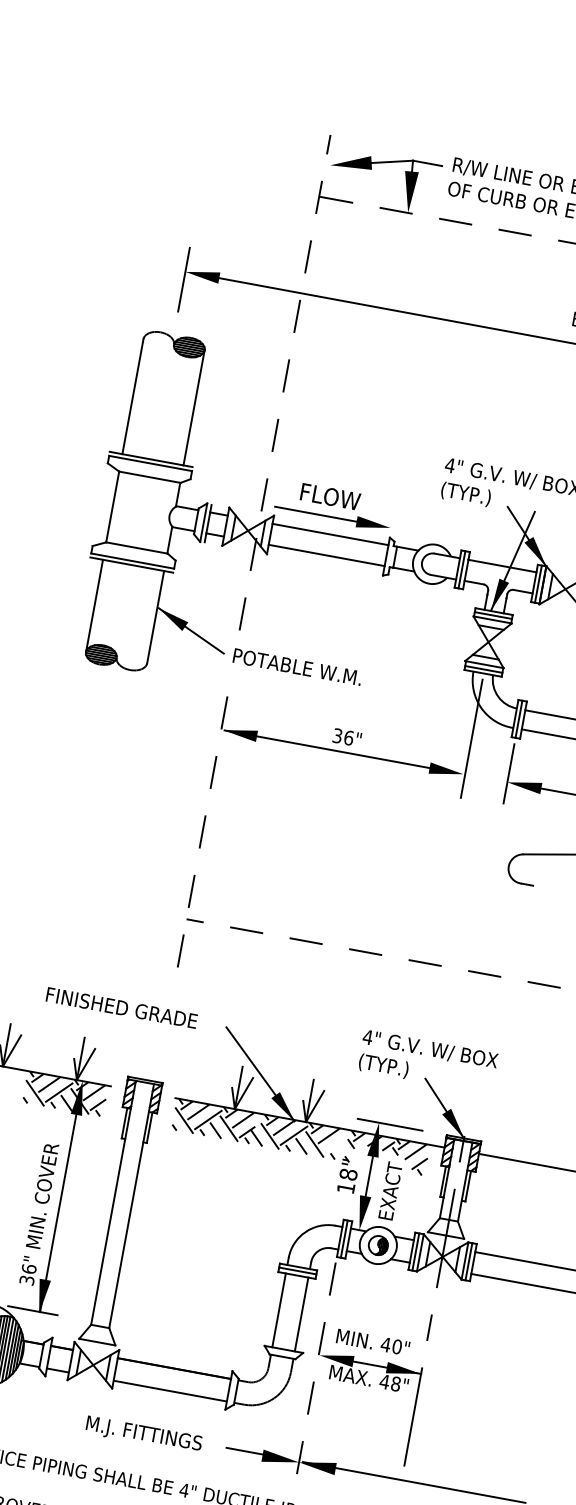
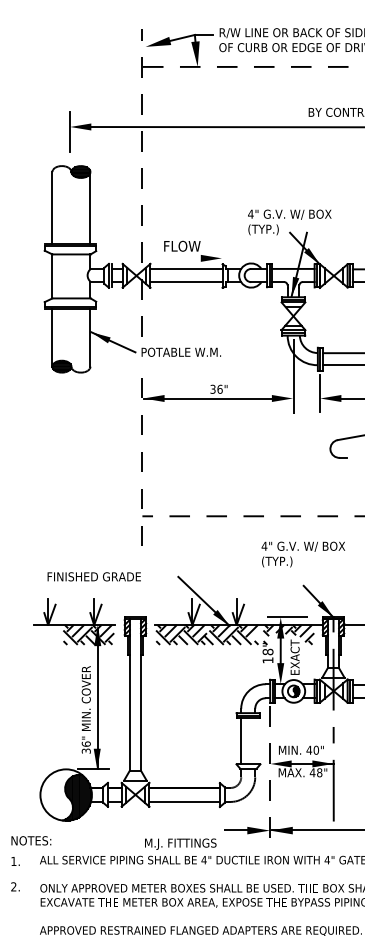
line: (315, 514) -> (175, 258), removed
text: (120, 1007) -> (93, 576), moved
text: (428, 1062) -> (303, 554), moved
line: (301, 1314) -> (255, 741), removed
text: (143, 1433) -> (180, 843), moved

